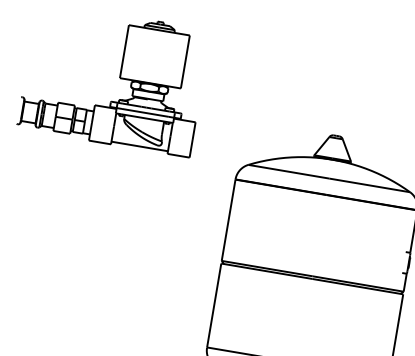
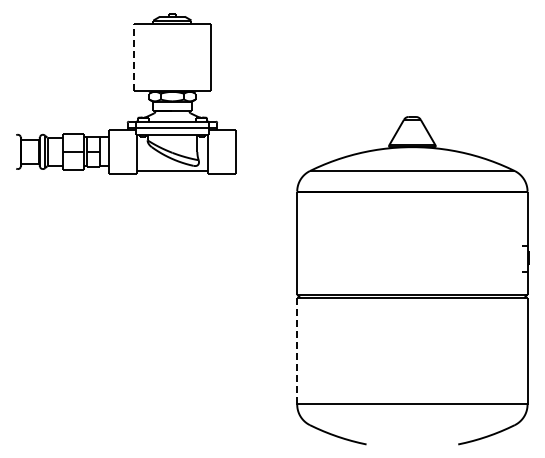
line: (124, 51) -> (133, 57), solid -> dashed
line: (214, 304) -> (297, 350), solid -> dashed

